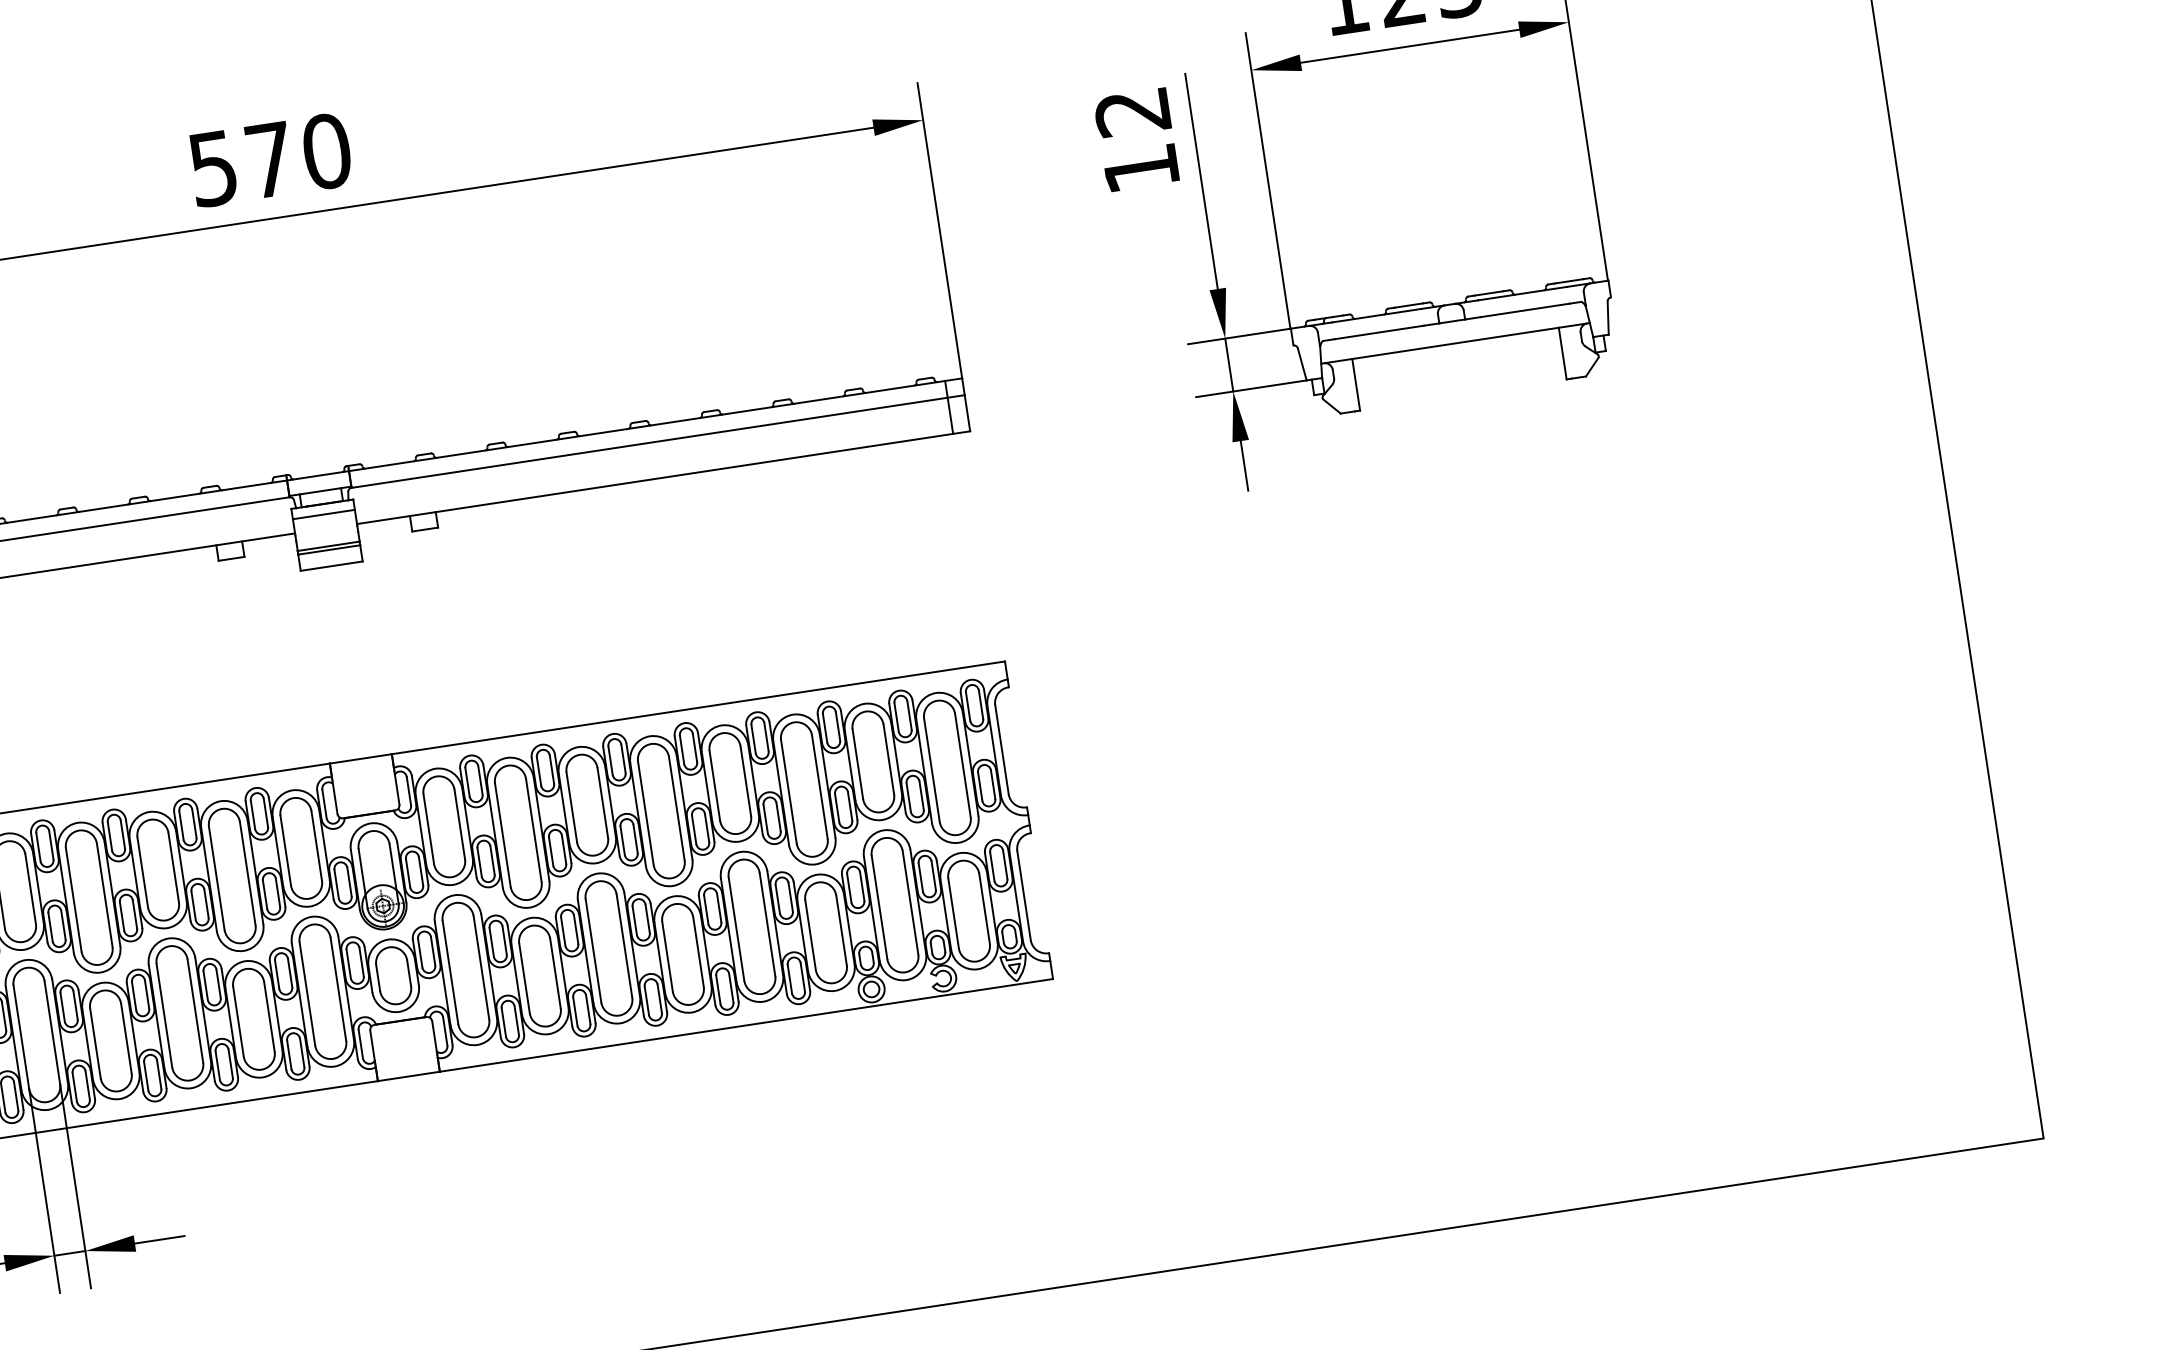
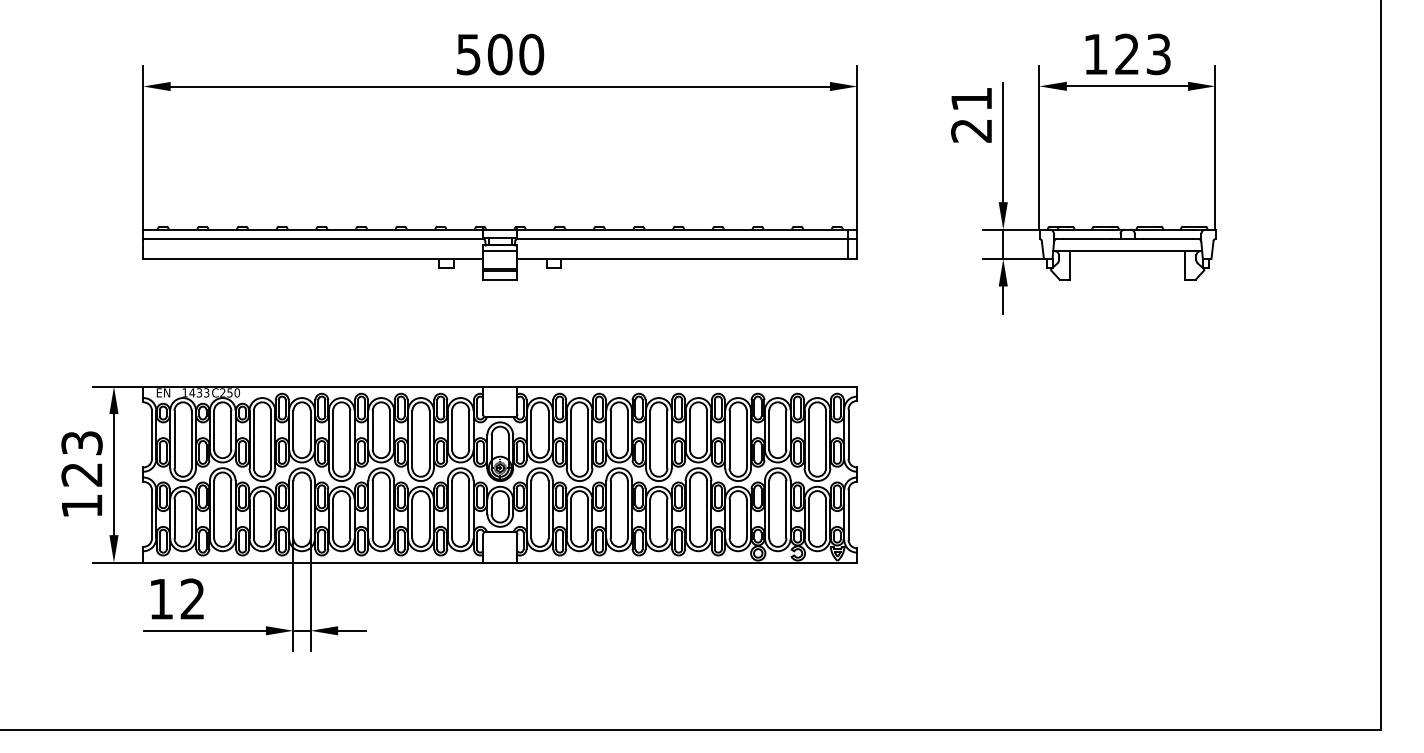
text: (1136, 141) -> (971, 115), 12 -> 21
text: (268, 160) -> (499, 54), 570 -> 500

